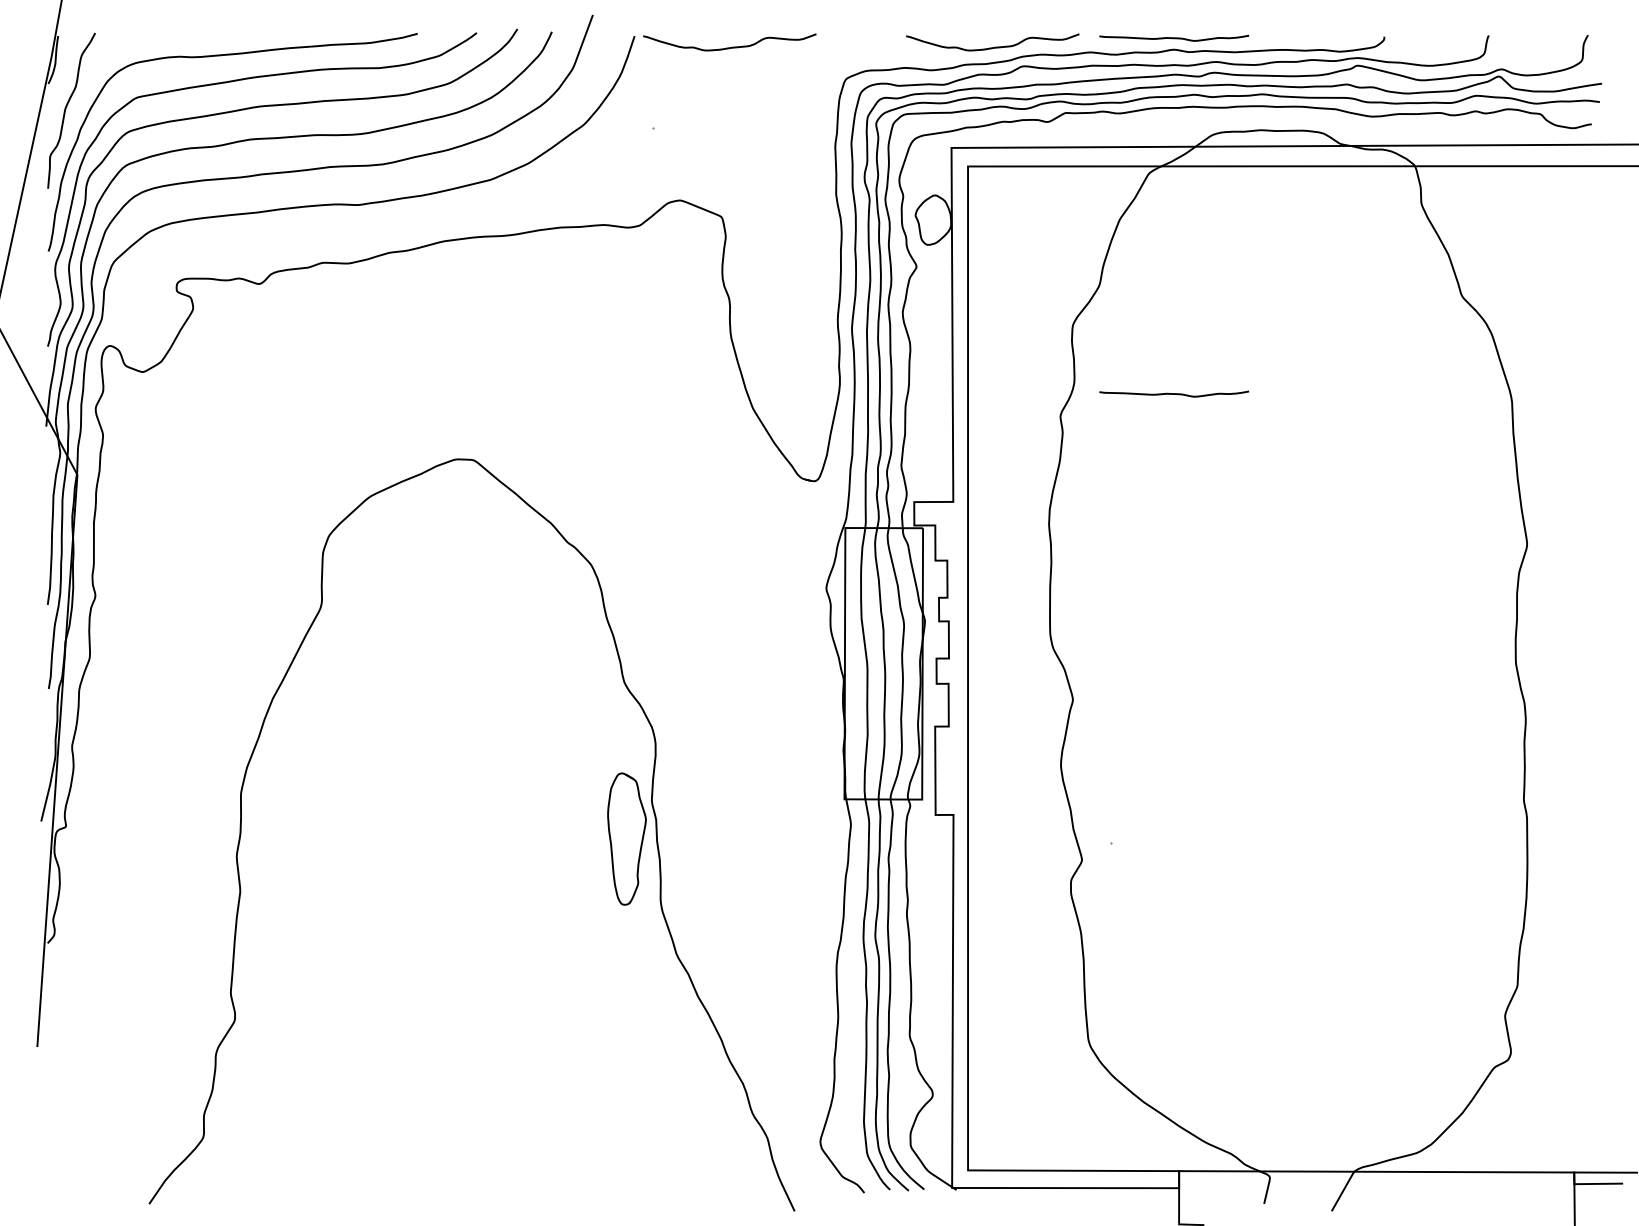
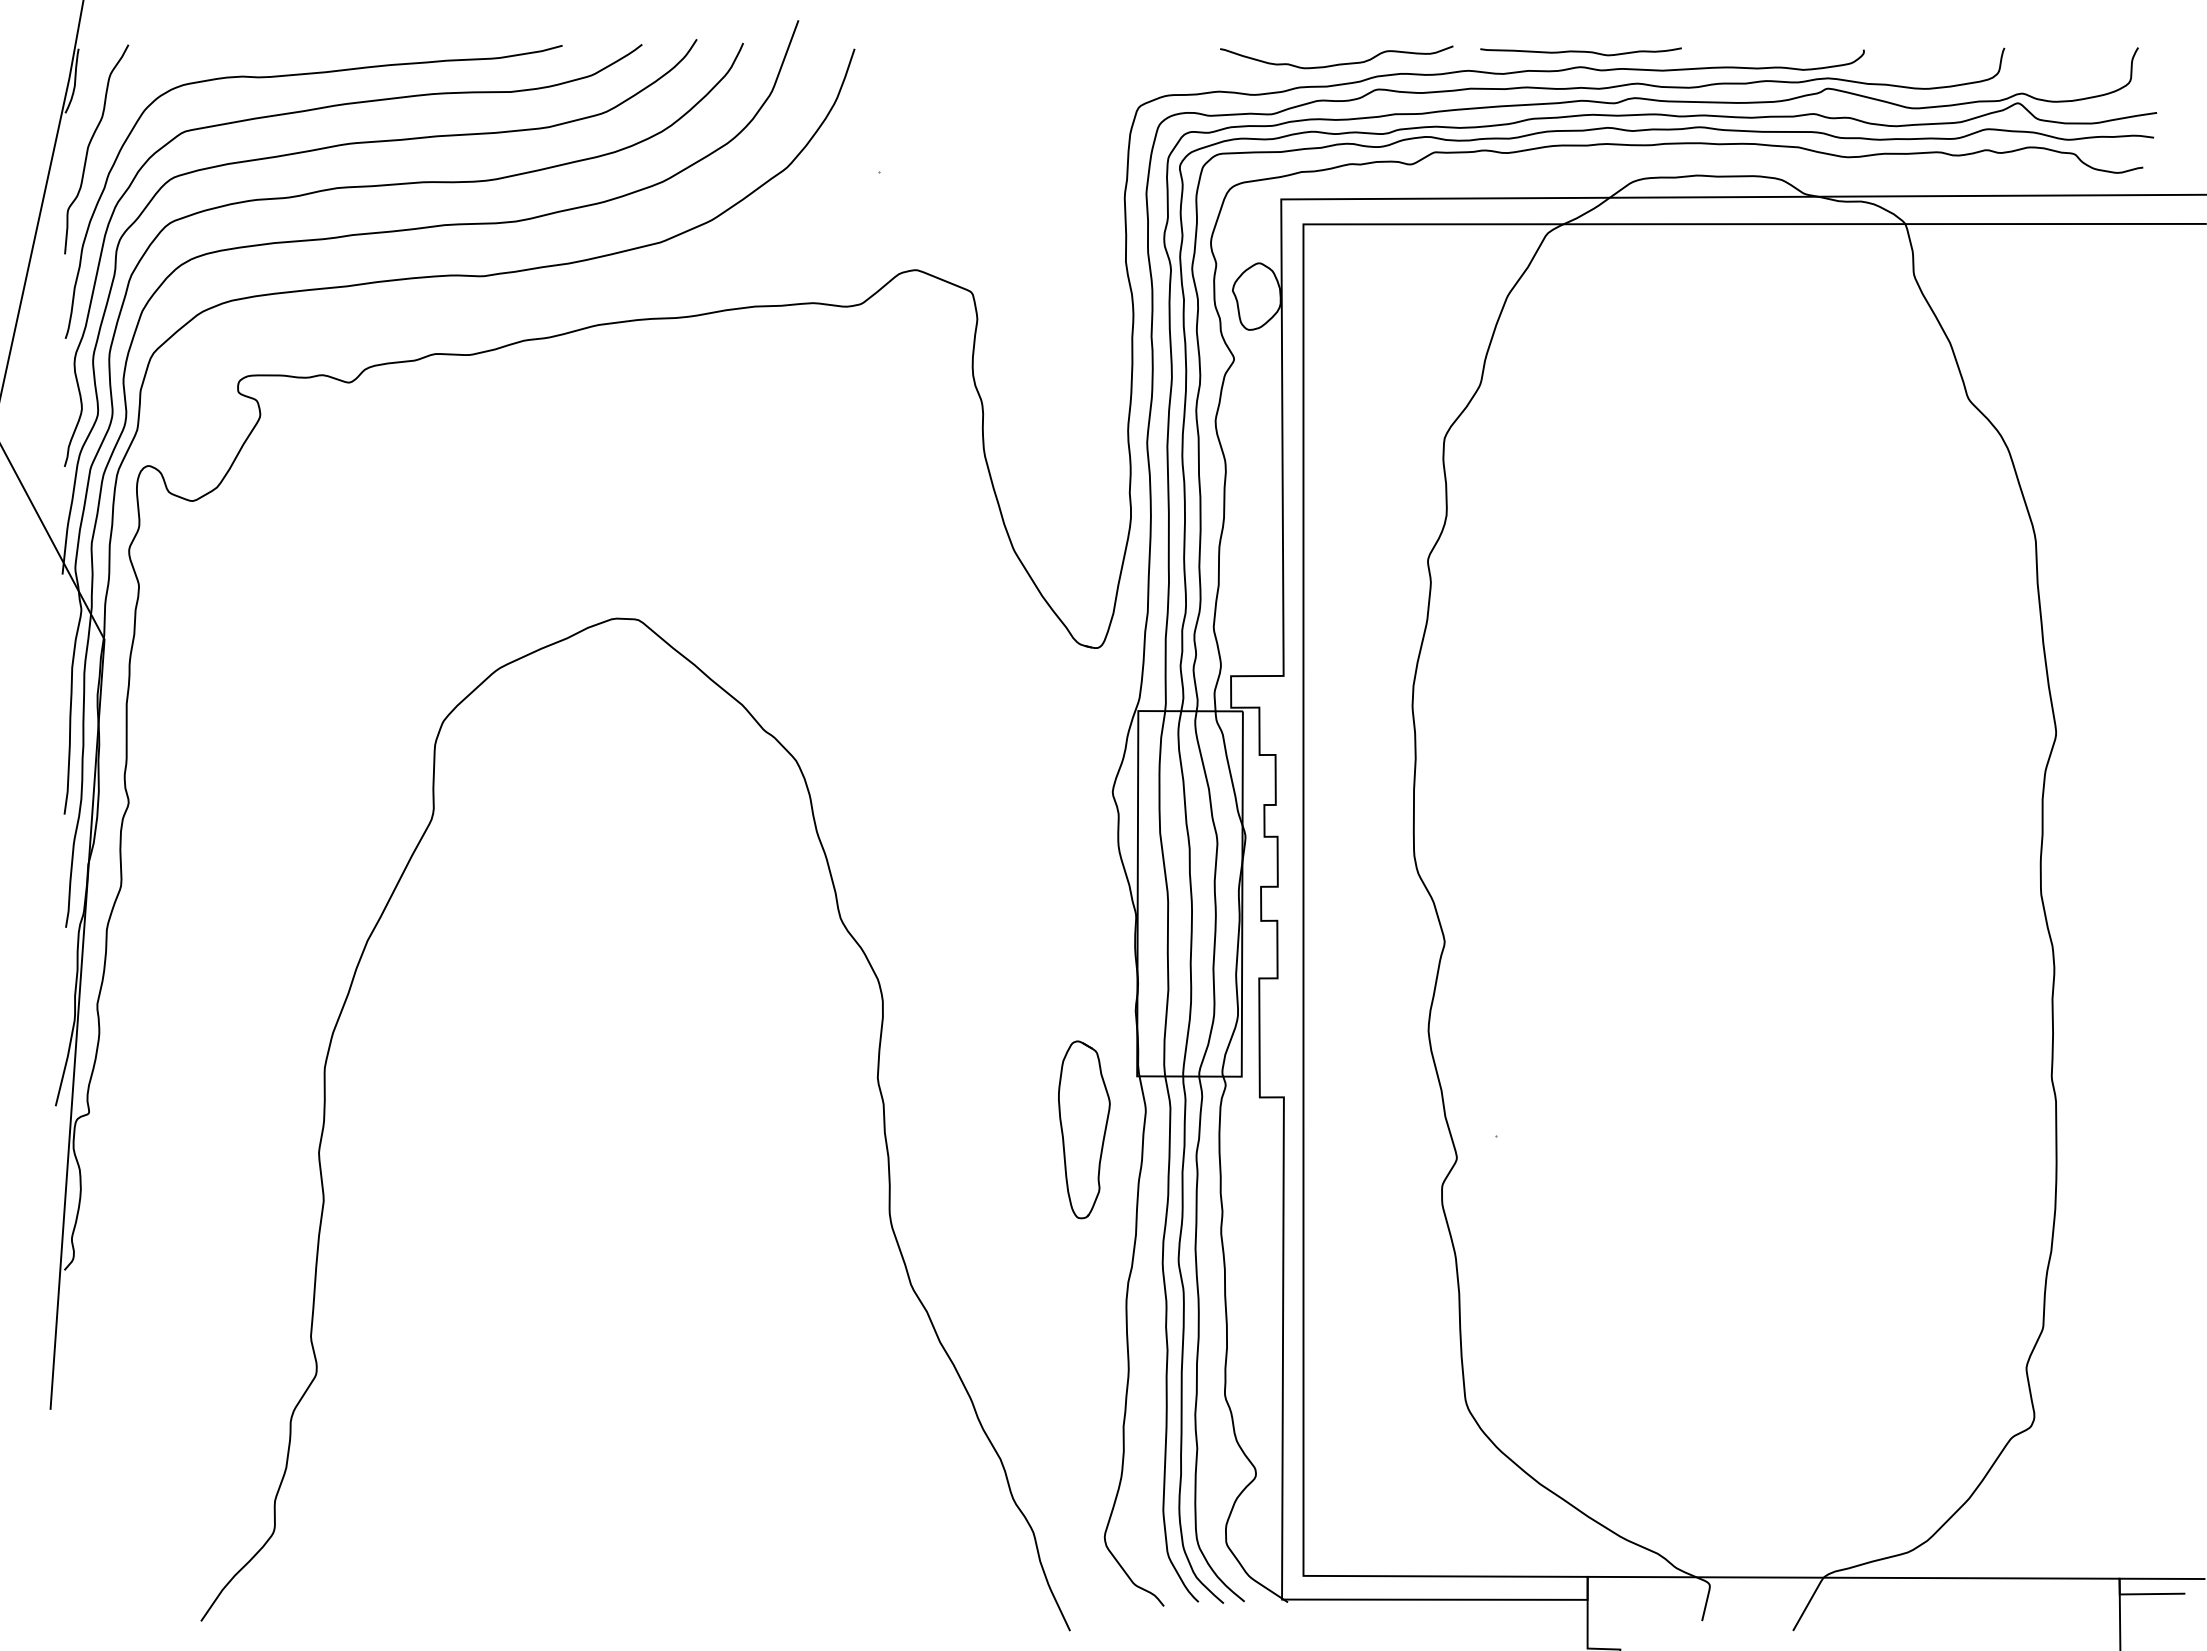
curve: (731, 46) -> (984, 63), removed
curve: (1173, 393) -> (1580, 530), removed
part: (627, 838) -> (1084, 1129), moved

